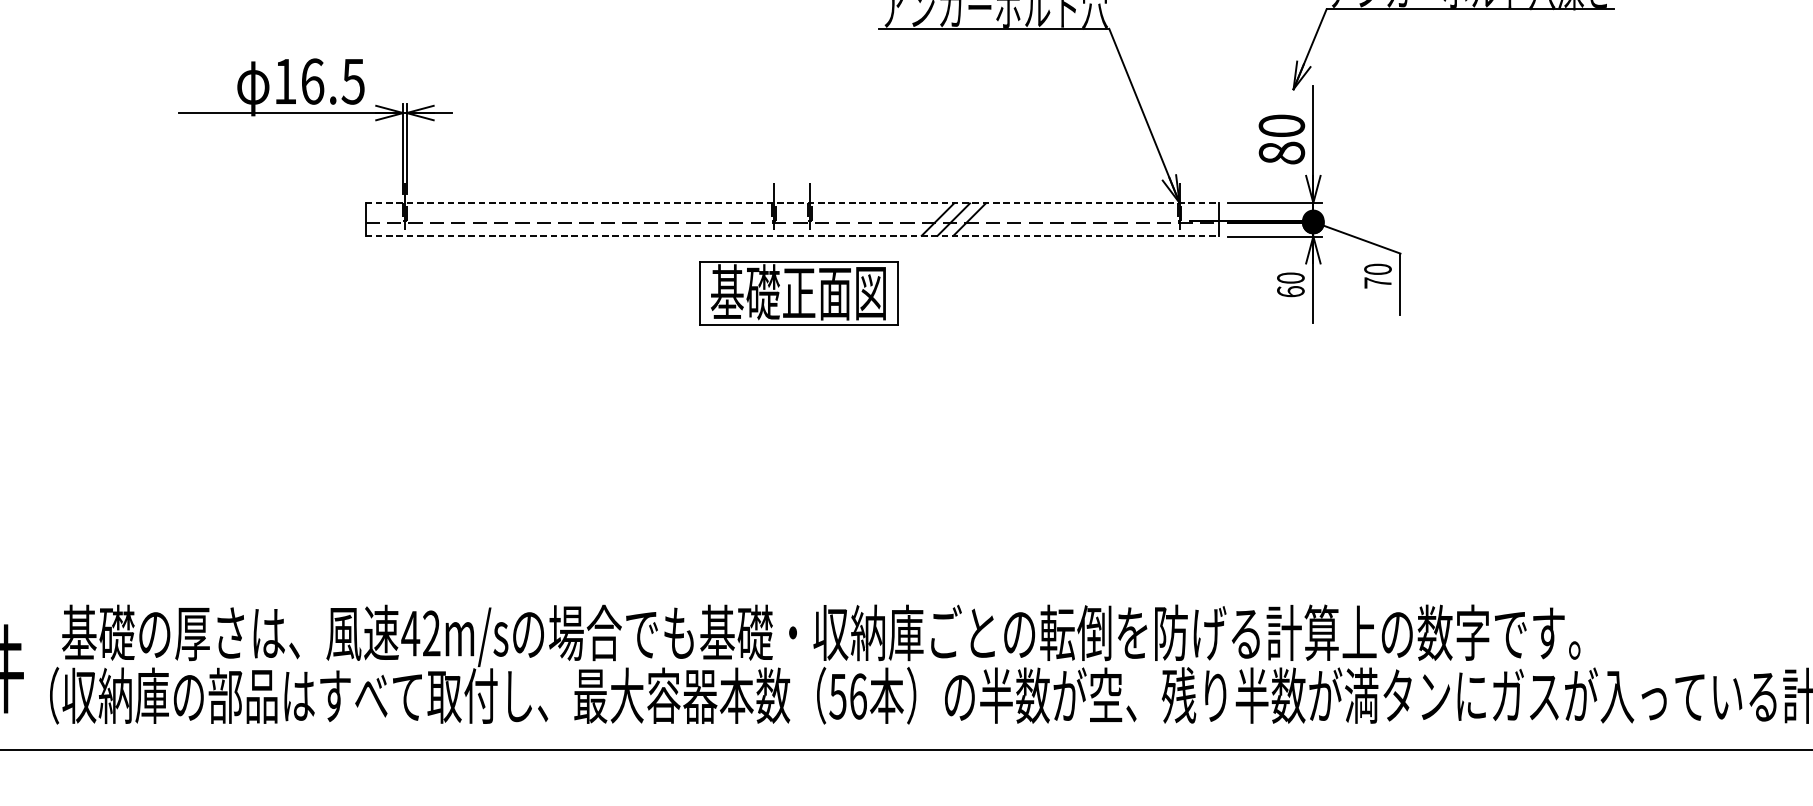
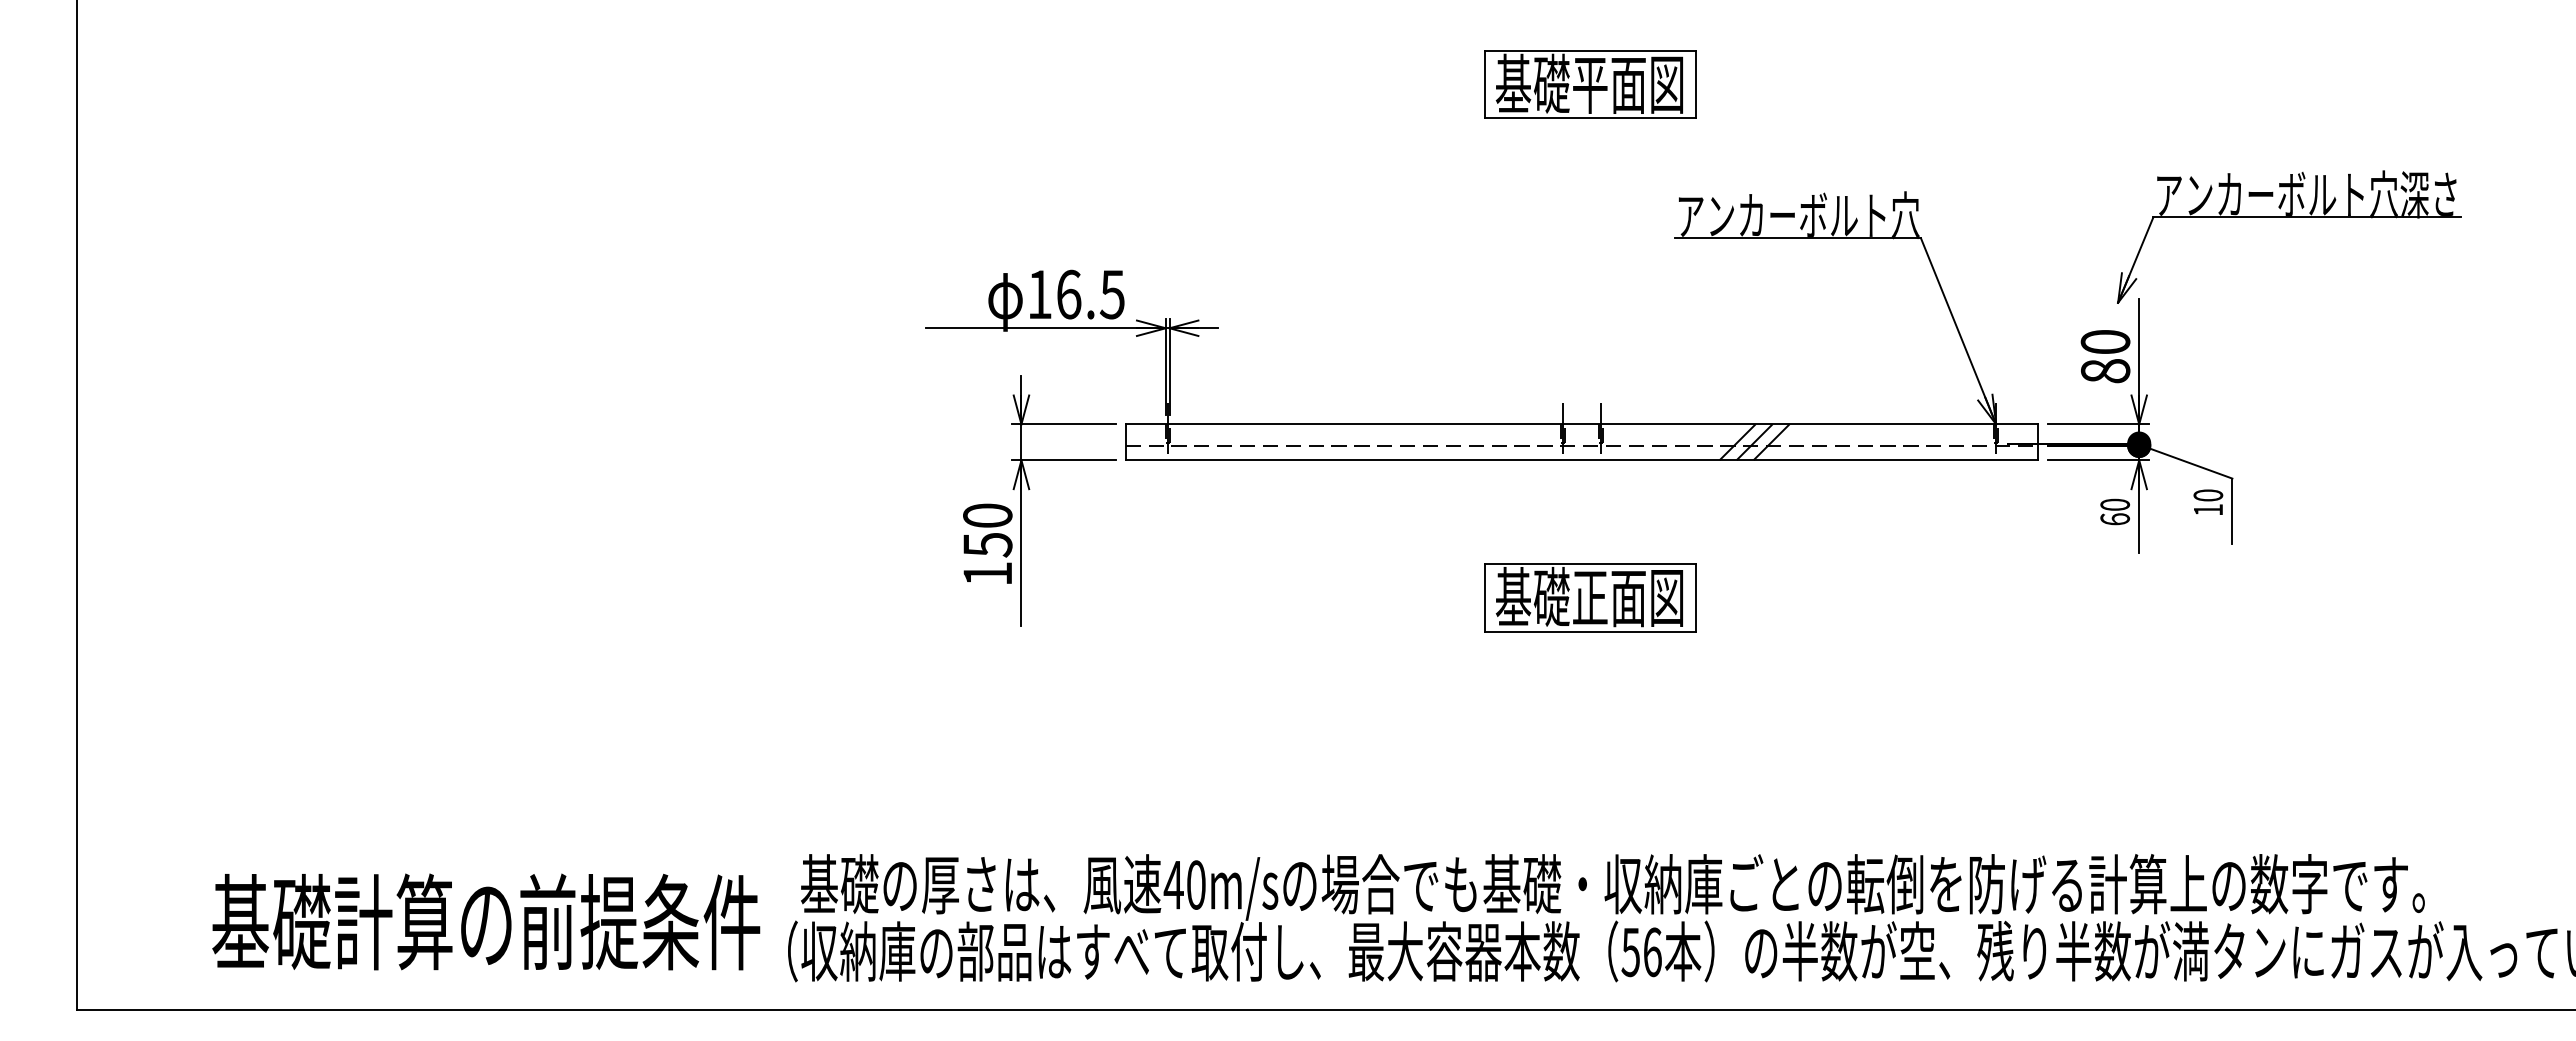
line: (792, 203) -> (1582, 424), dashed -> solid
line: (792, 236) -> (1582, 460), dashed -> solid
part: (276, 263) -> (1030, 489), added
text: (1378, 282) -> (2208, 509), 70 -> 10
part: (799, 292) -> (1590, 597), moved
text: (431, 633) -> (1196, 884), 42m/s -> 40m/s

